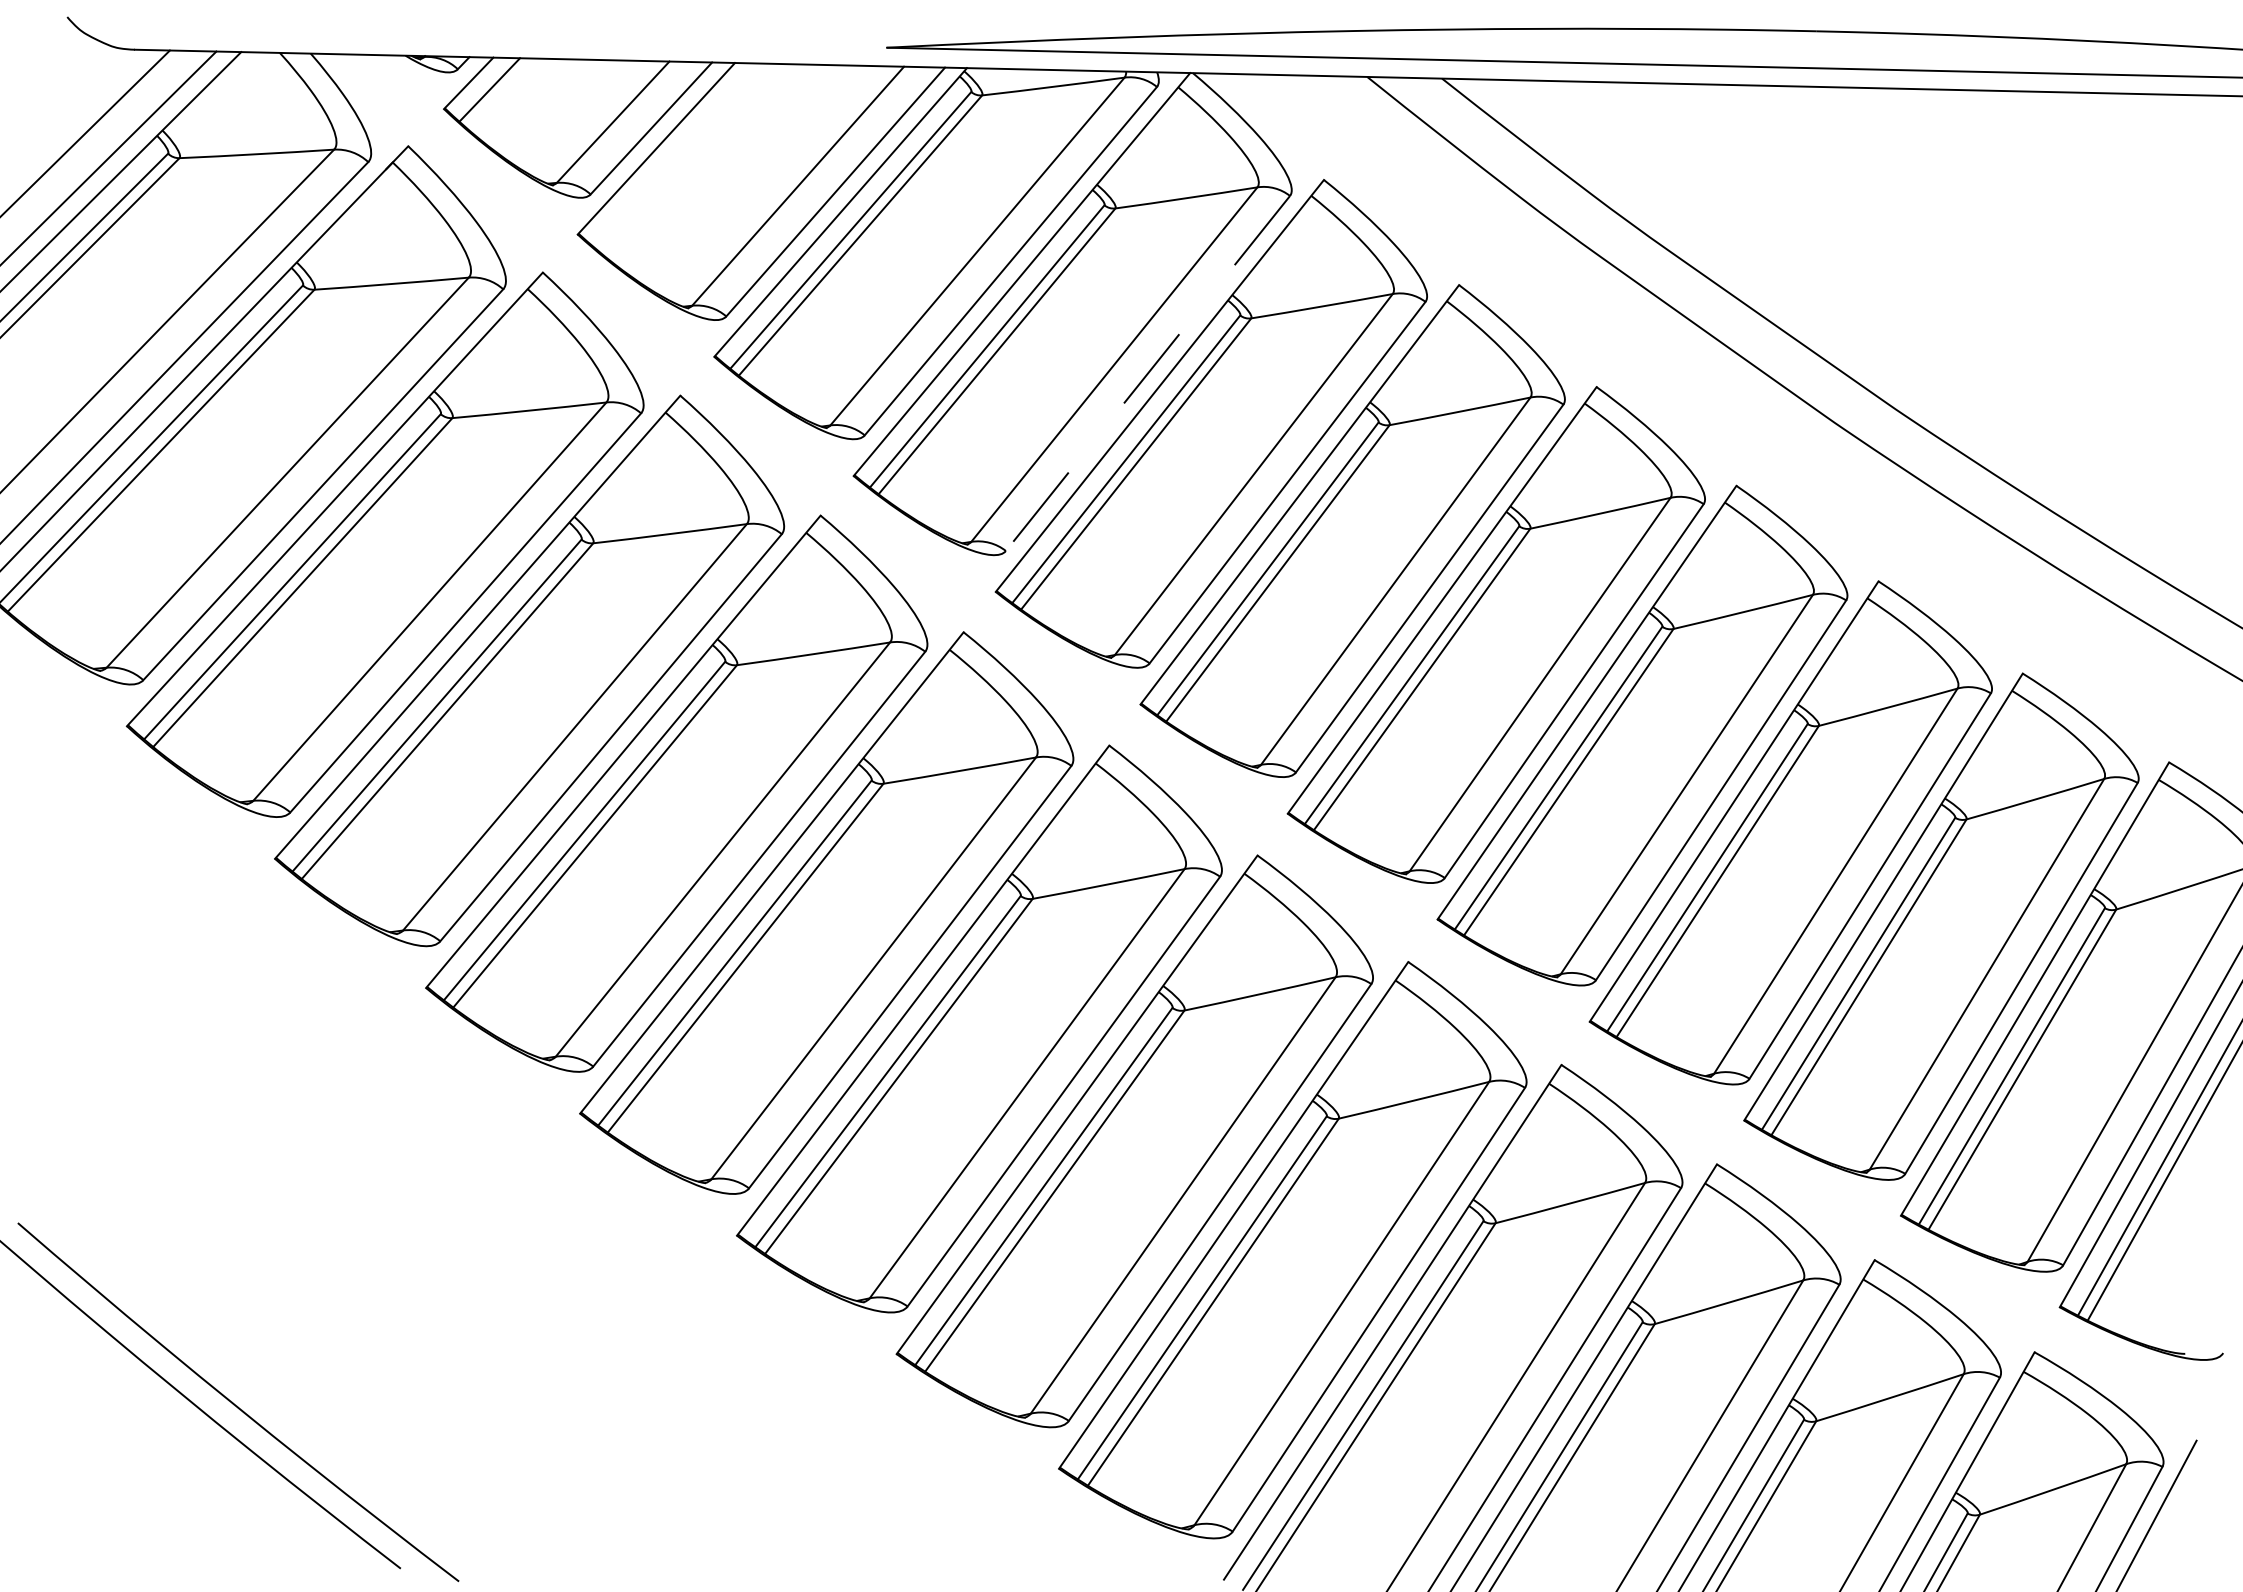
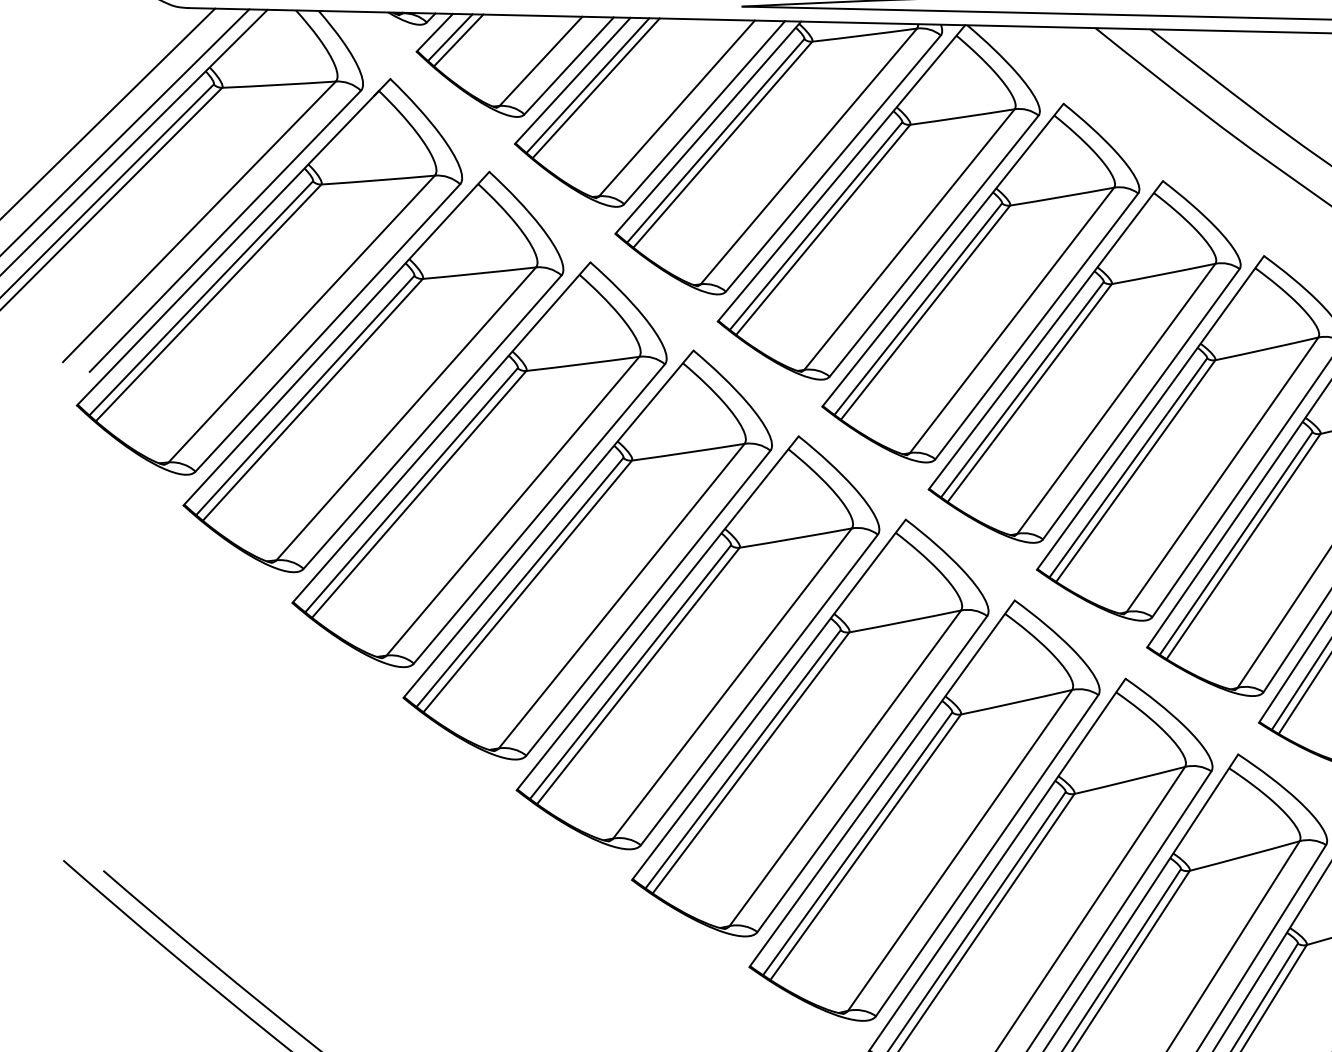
line: (500, 93) -> (458, 40), added
line: (676, 154) -> (587, 85), added
line: (687, 158) -> (595, 88), added
line: (1147, 373) -> (933, 246), dashed -> solid

